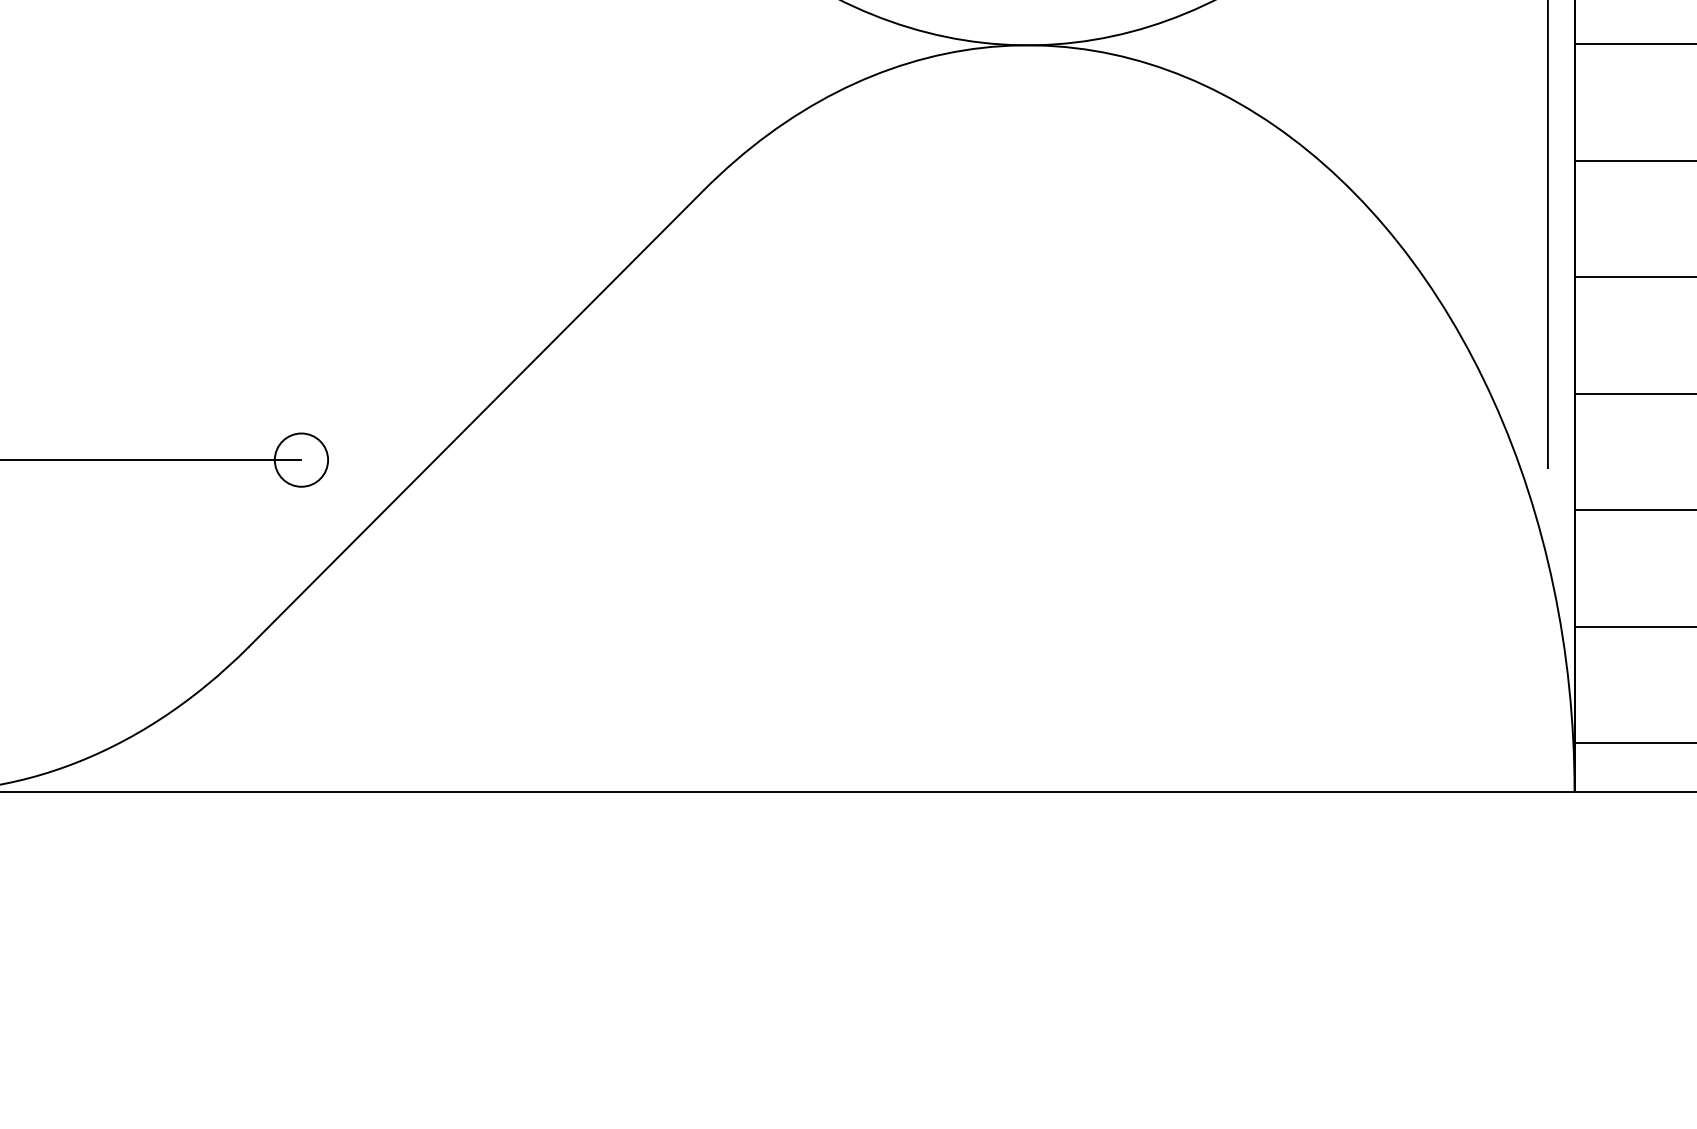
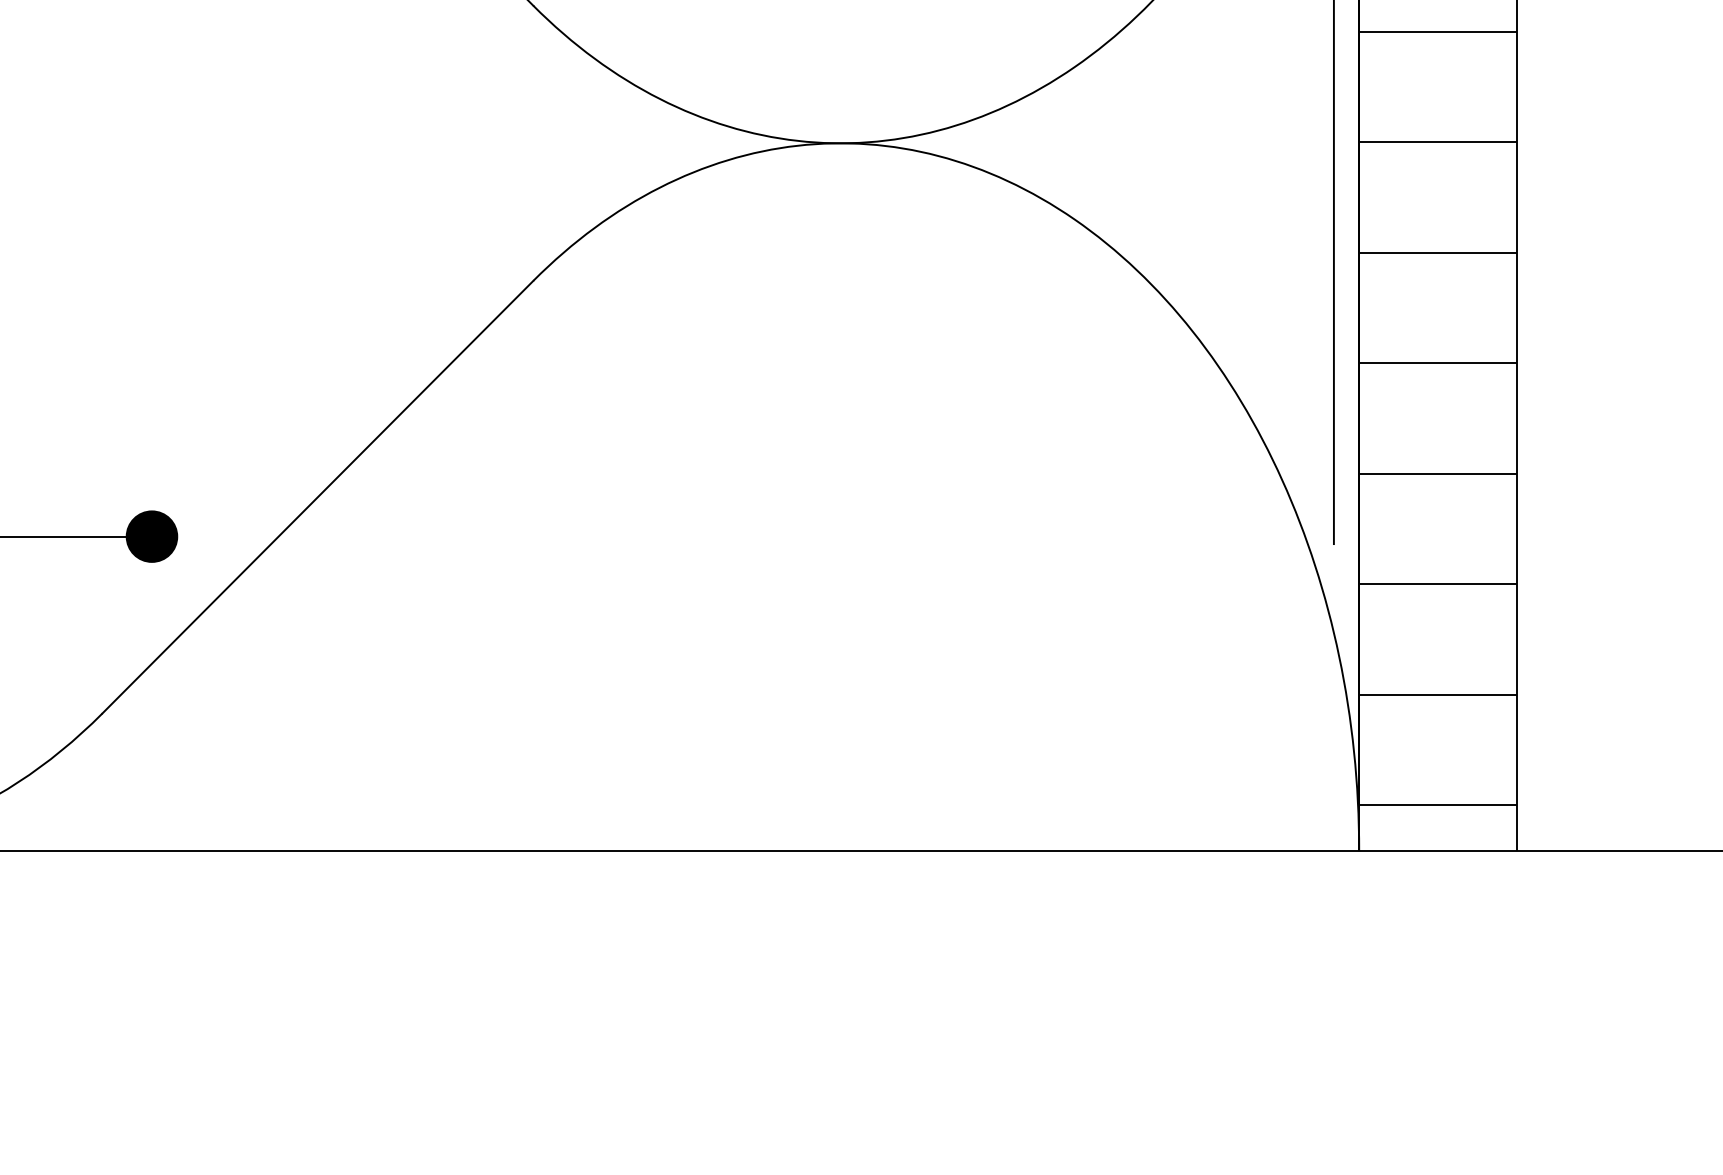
fill: (300, 459) -> (151, 536), added

